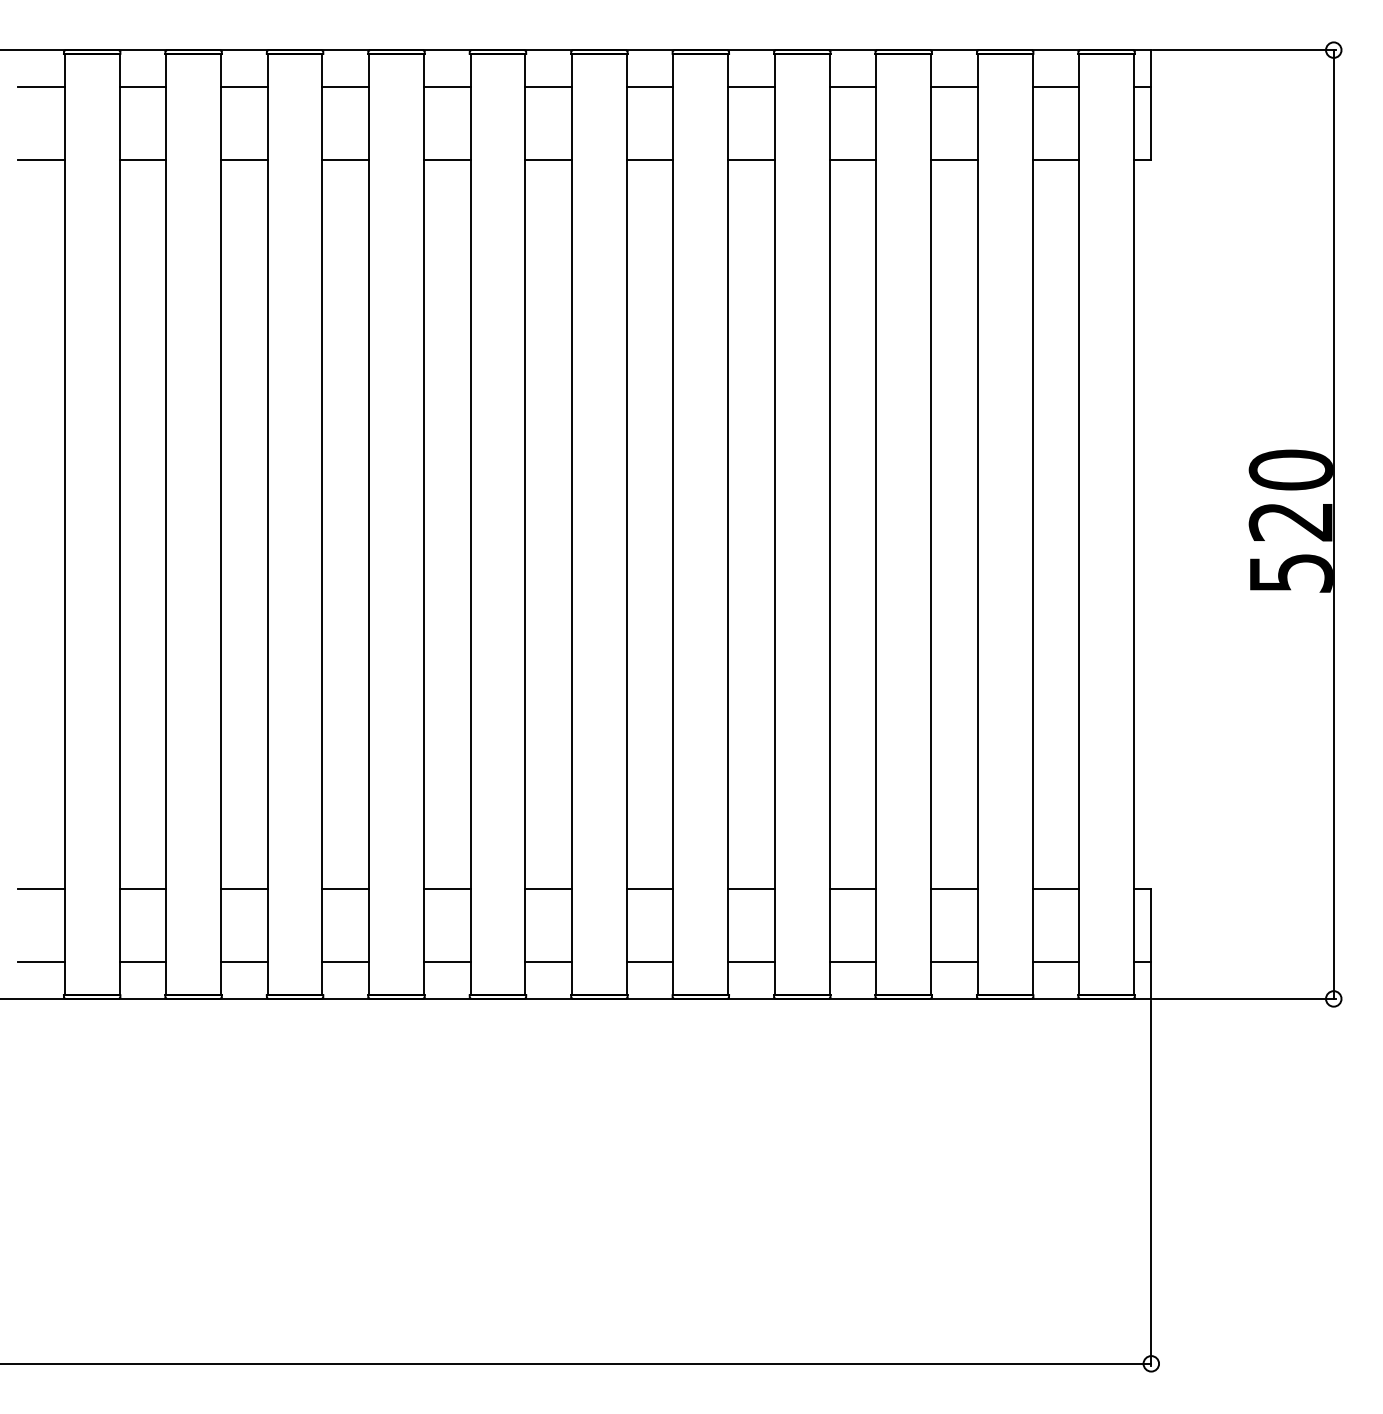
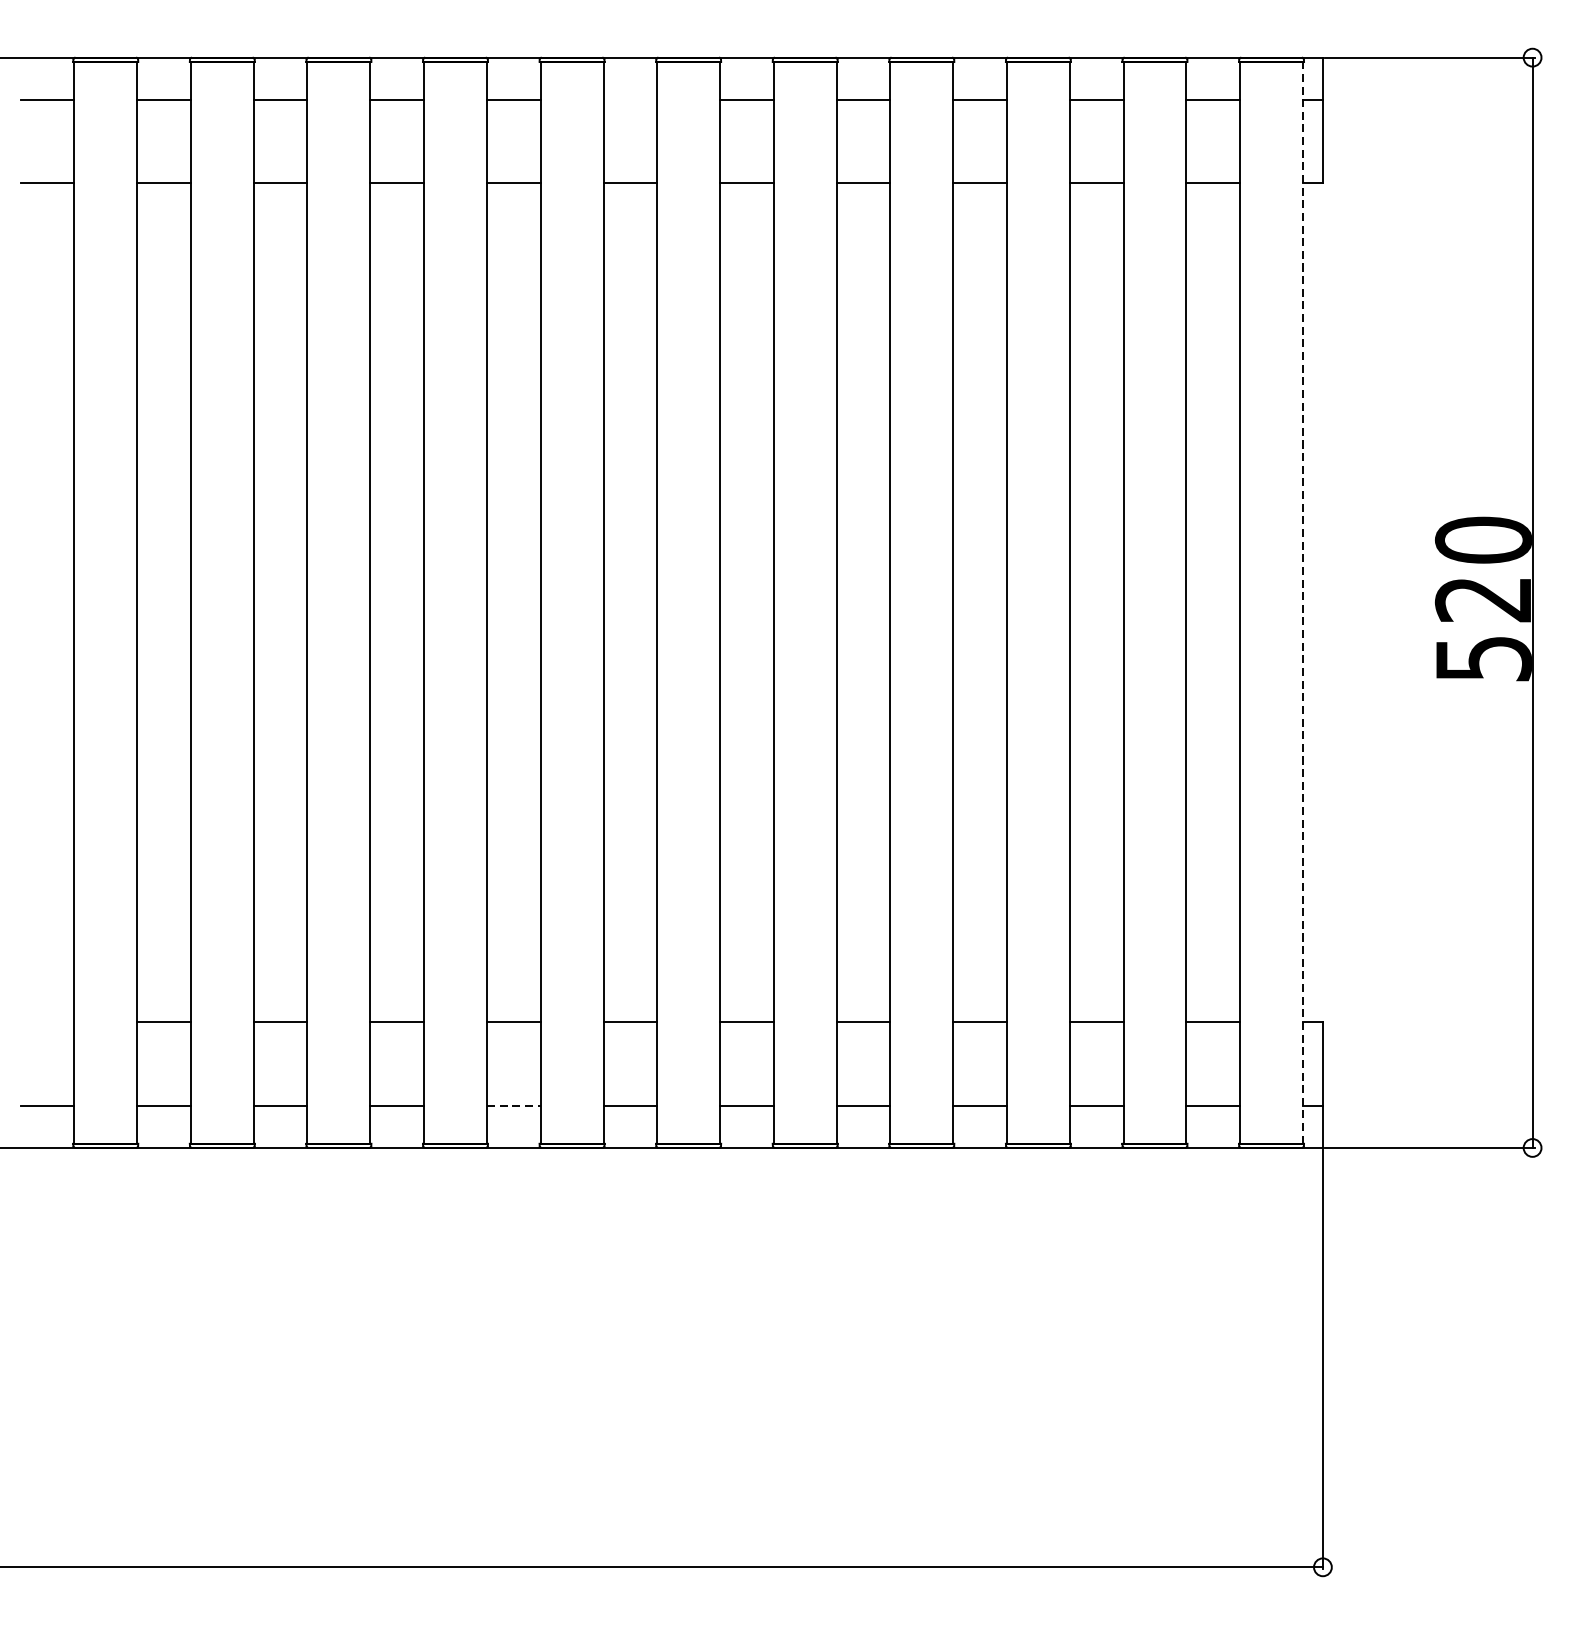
line: (548, 86) -> (630, 99), removed
line: (1133, 524) -> (1302, 602), solid -> dashed
line: (41, 889) -> (47, 1022), removed
line: (447, 962) -> (514, 1106), solid -> dashed

